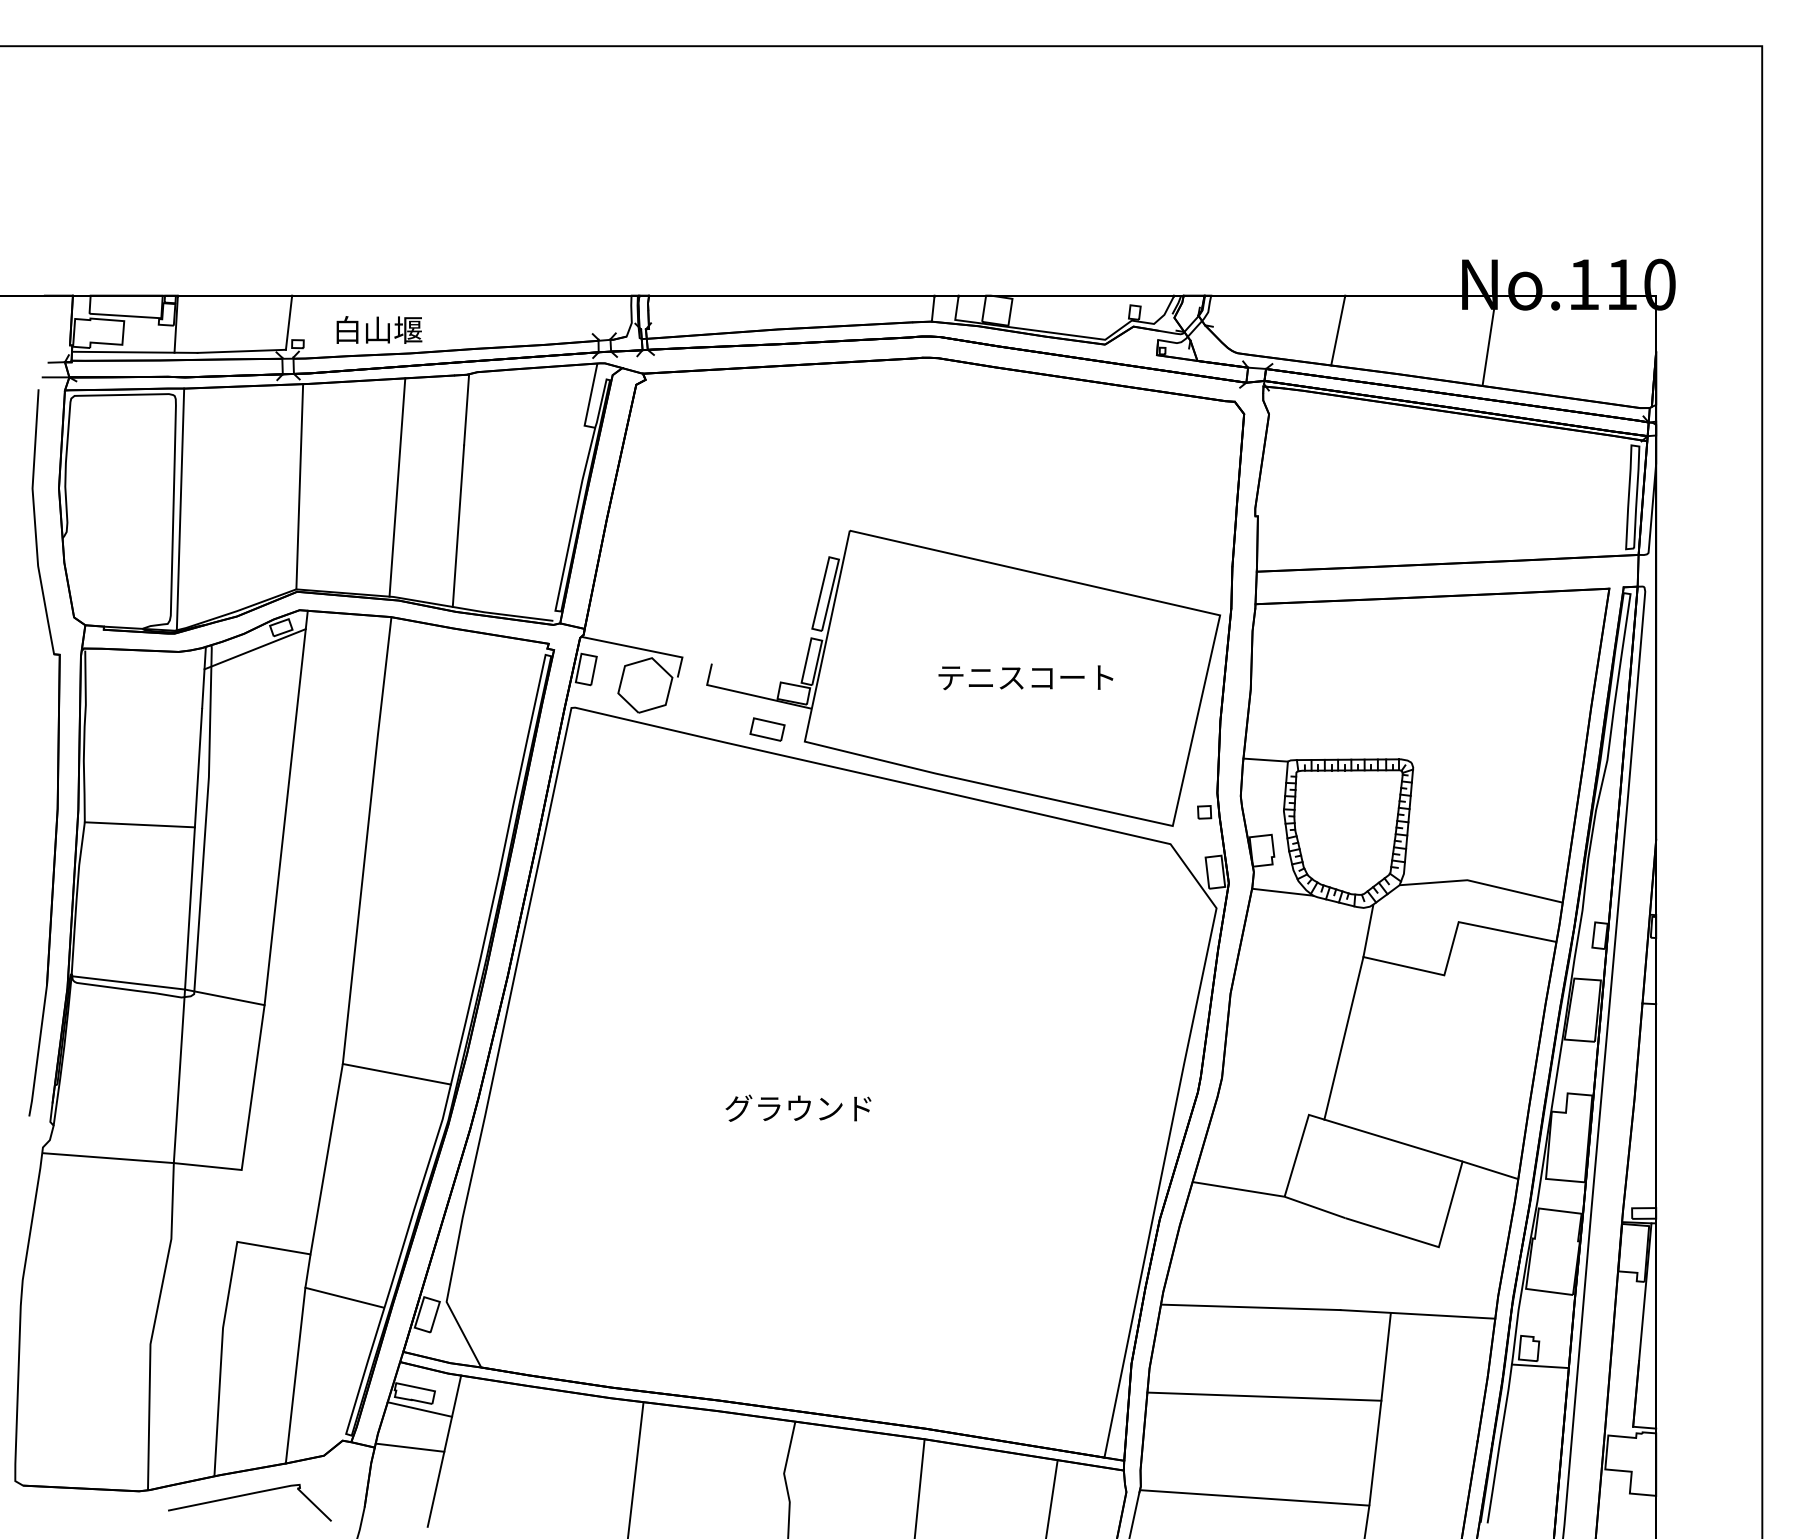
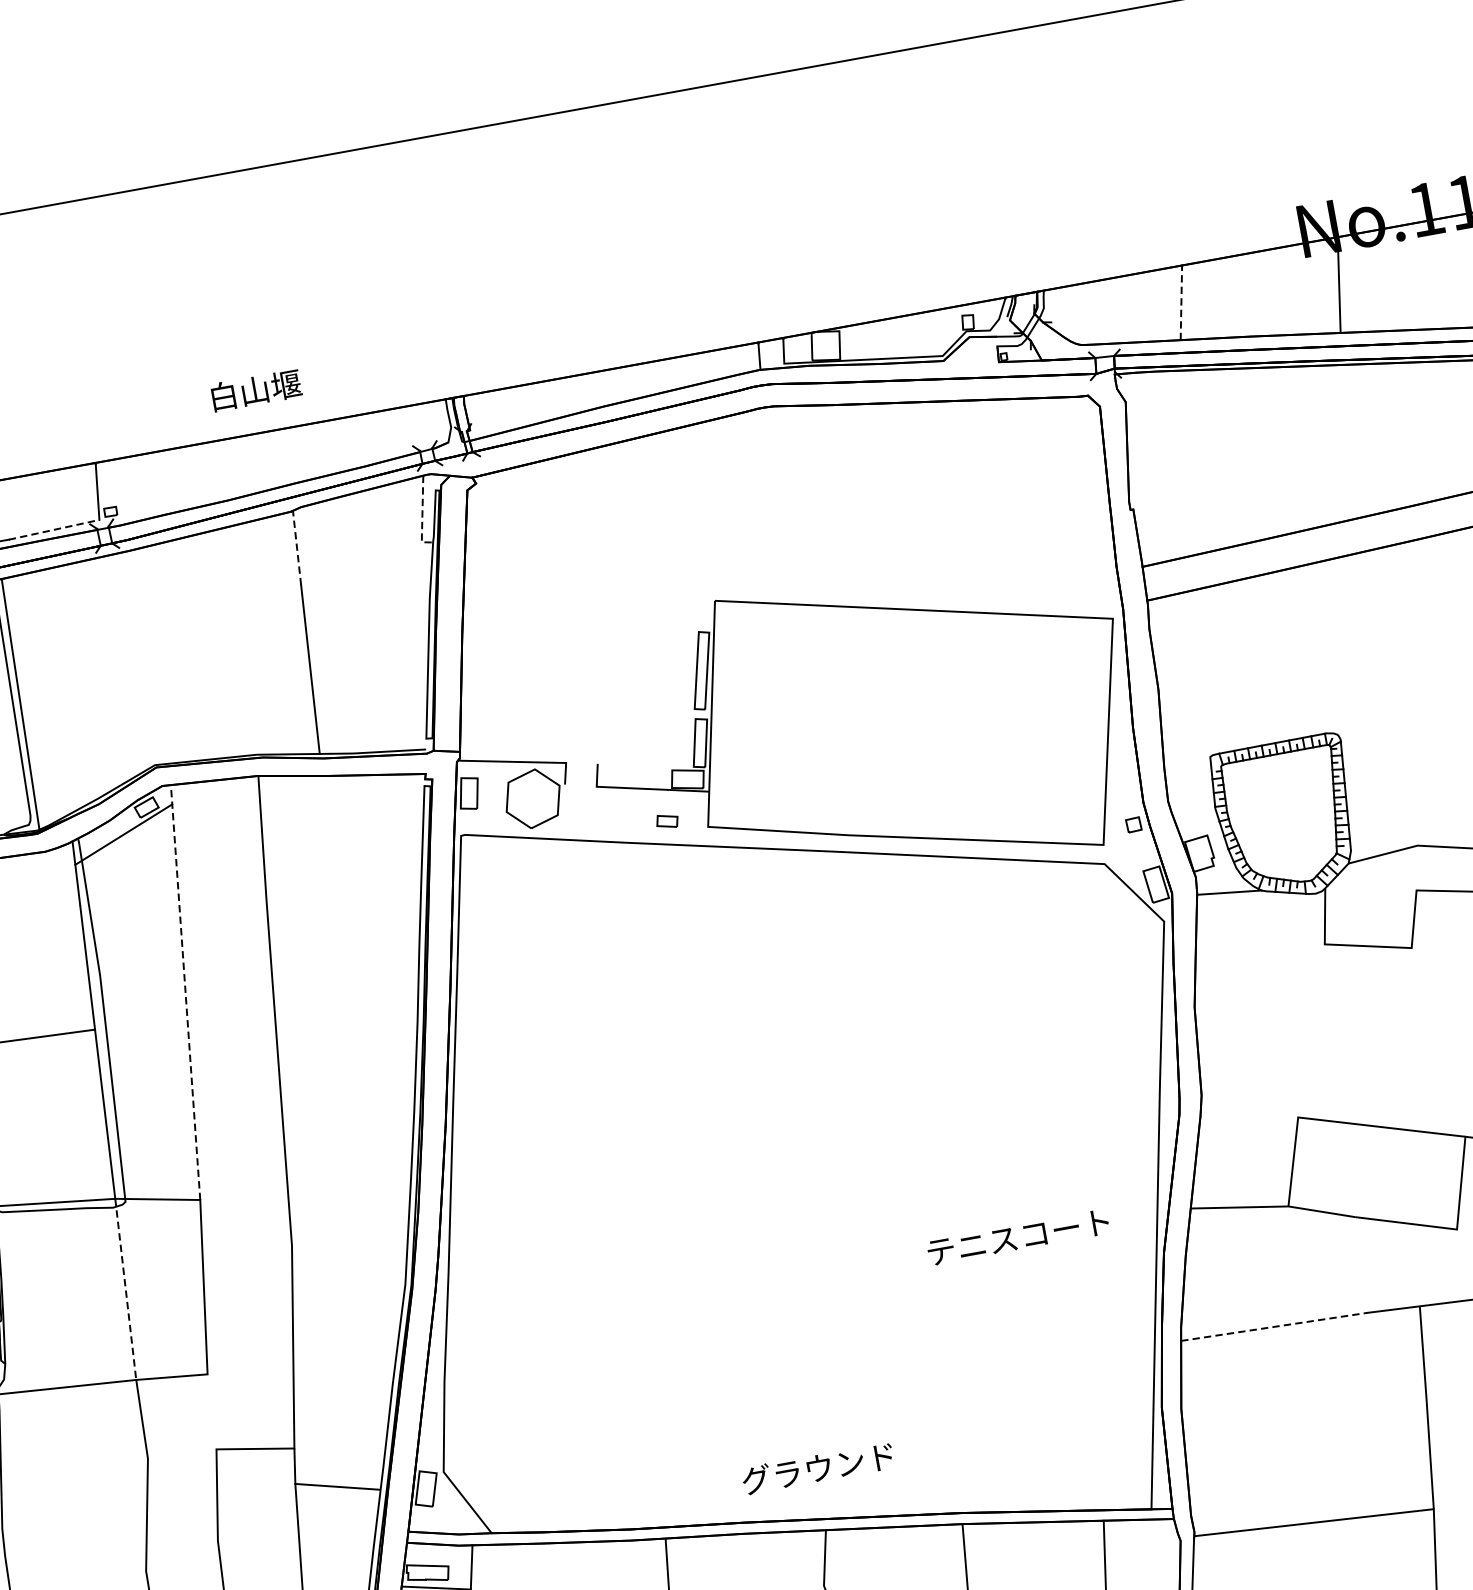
text: (379, 329) -> (256, 389), moved
line: (1338, 330) -> (1181, 302), solid -> dashed
line: (242, 351) -> (54, 529), solid -> dashed
line: (589, 400) -> (422, 515), solid -> dashed
line: (466, 409) -> (296, 547), solid -> dashed
line: (299, 486) -> (139, 658), removed
line: (397, 487) -> (240, 641), removed
text: (1025, 677) -> (1017, 1237), moved
part: (767, 729) -> (667, 821), size x0.6
line: (1265, 759) -> (1186, 758), removed
line: (286, 807) -> (185, 992), solid -> dashed
line: (1343, 1038) -> (1319, 1032), removed
line: (396, 1073) -> (349, 1245), removed
line: (179, 1076) -> (125, 1289), solid -> dashed
text: (798, 1107) -> (817, 1467), moved
line: (1250, 1307) -> (1274, 1327), solid -> dashed
line: (1264, 1396) -> (1305, 1416), removed

